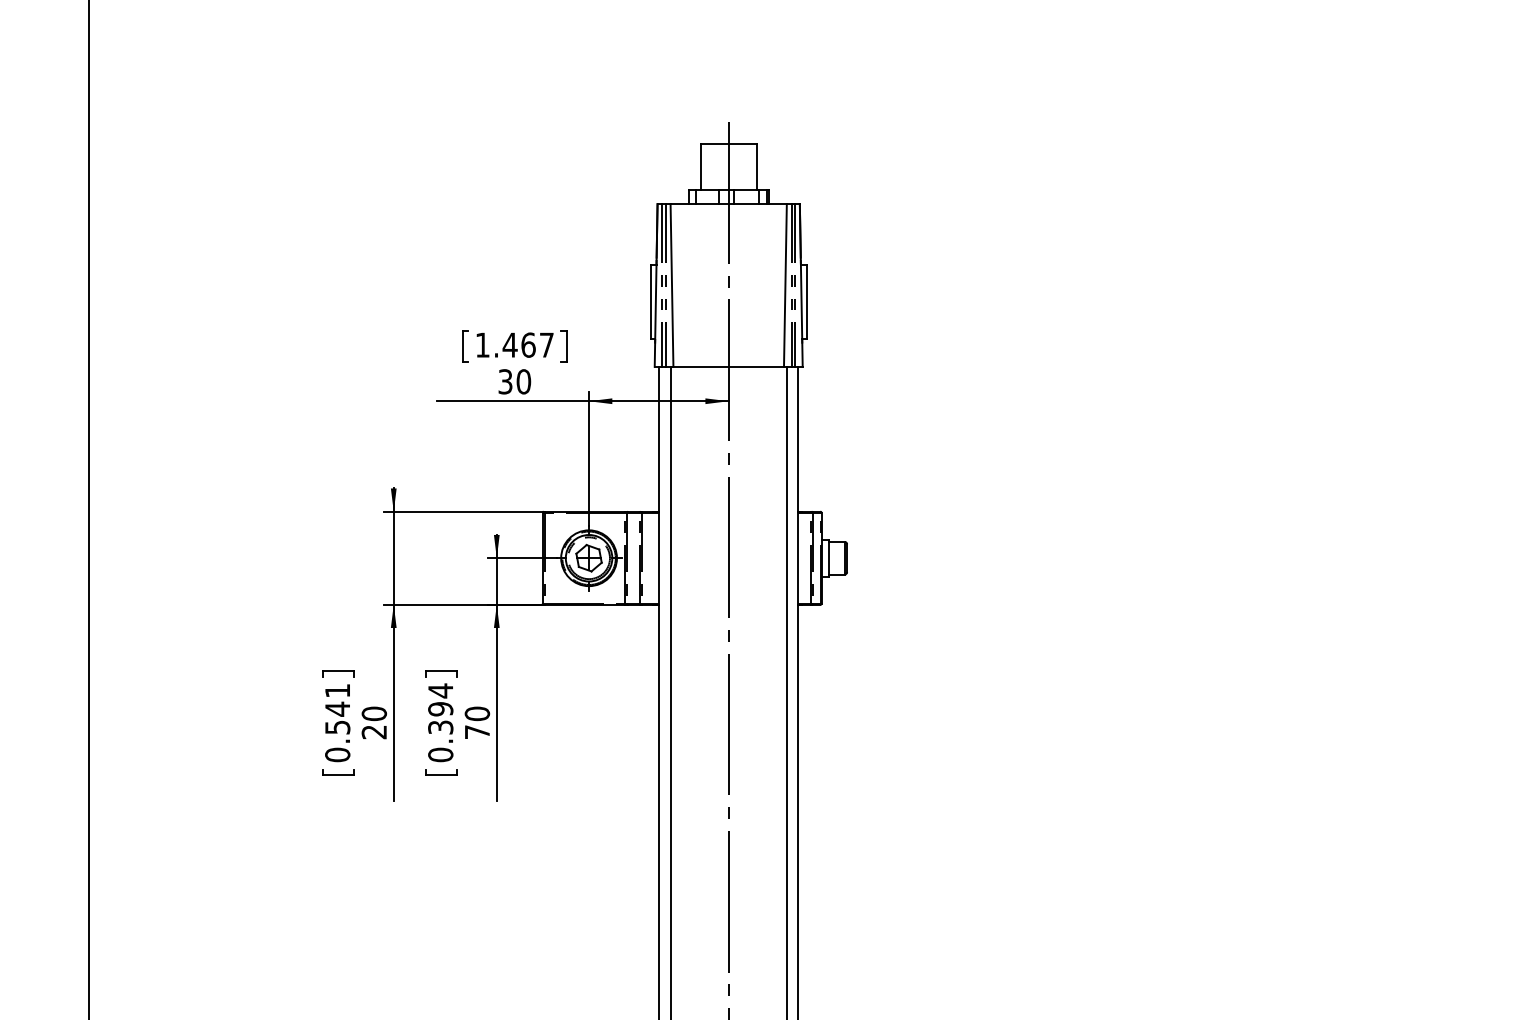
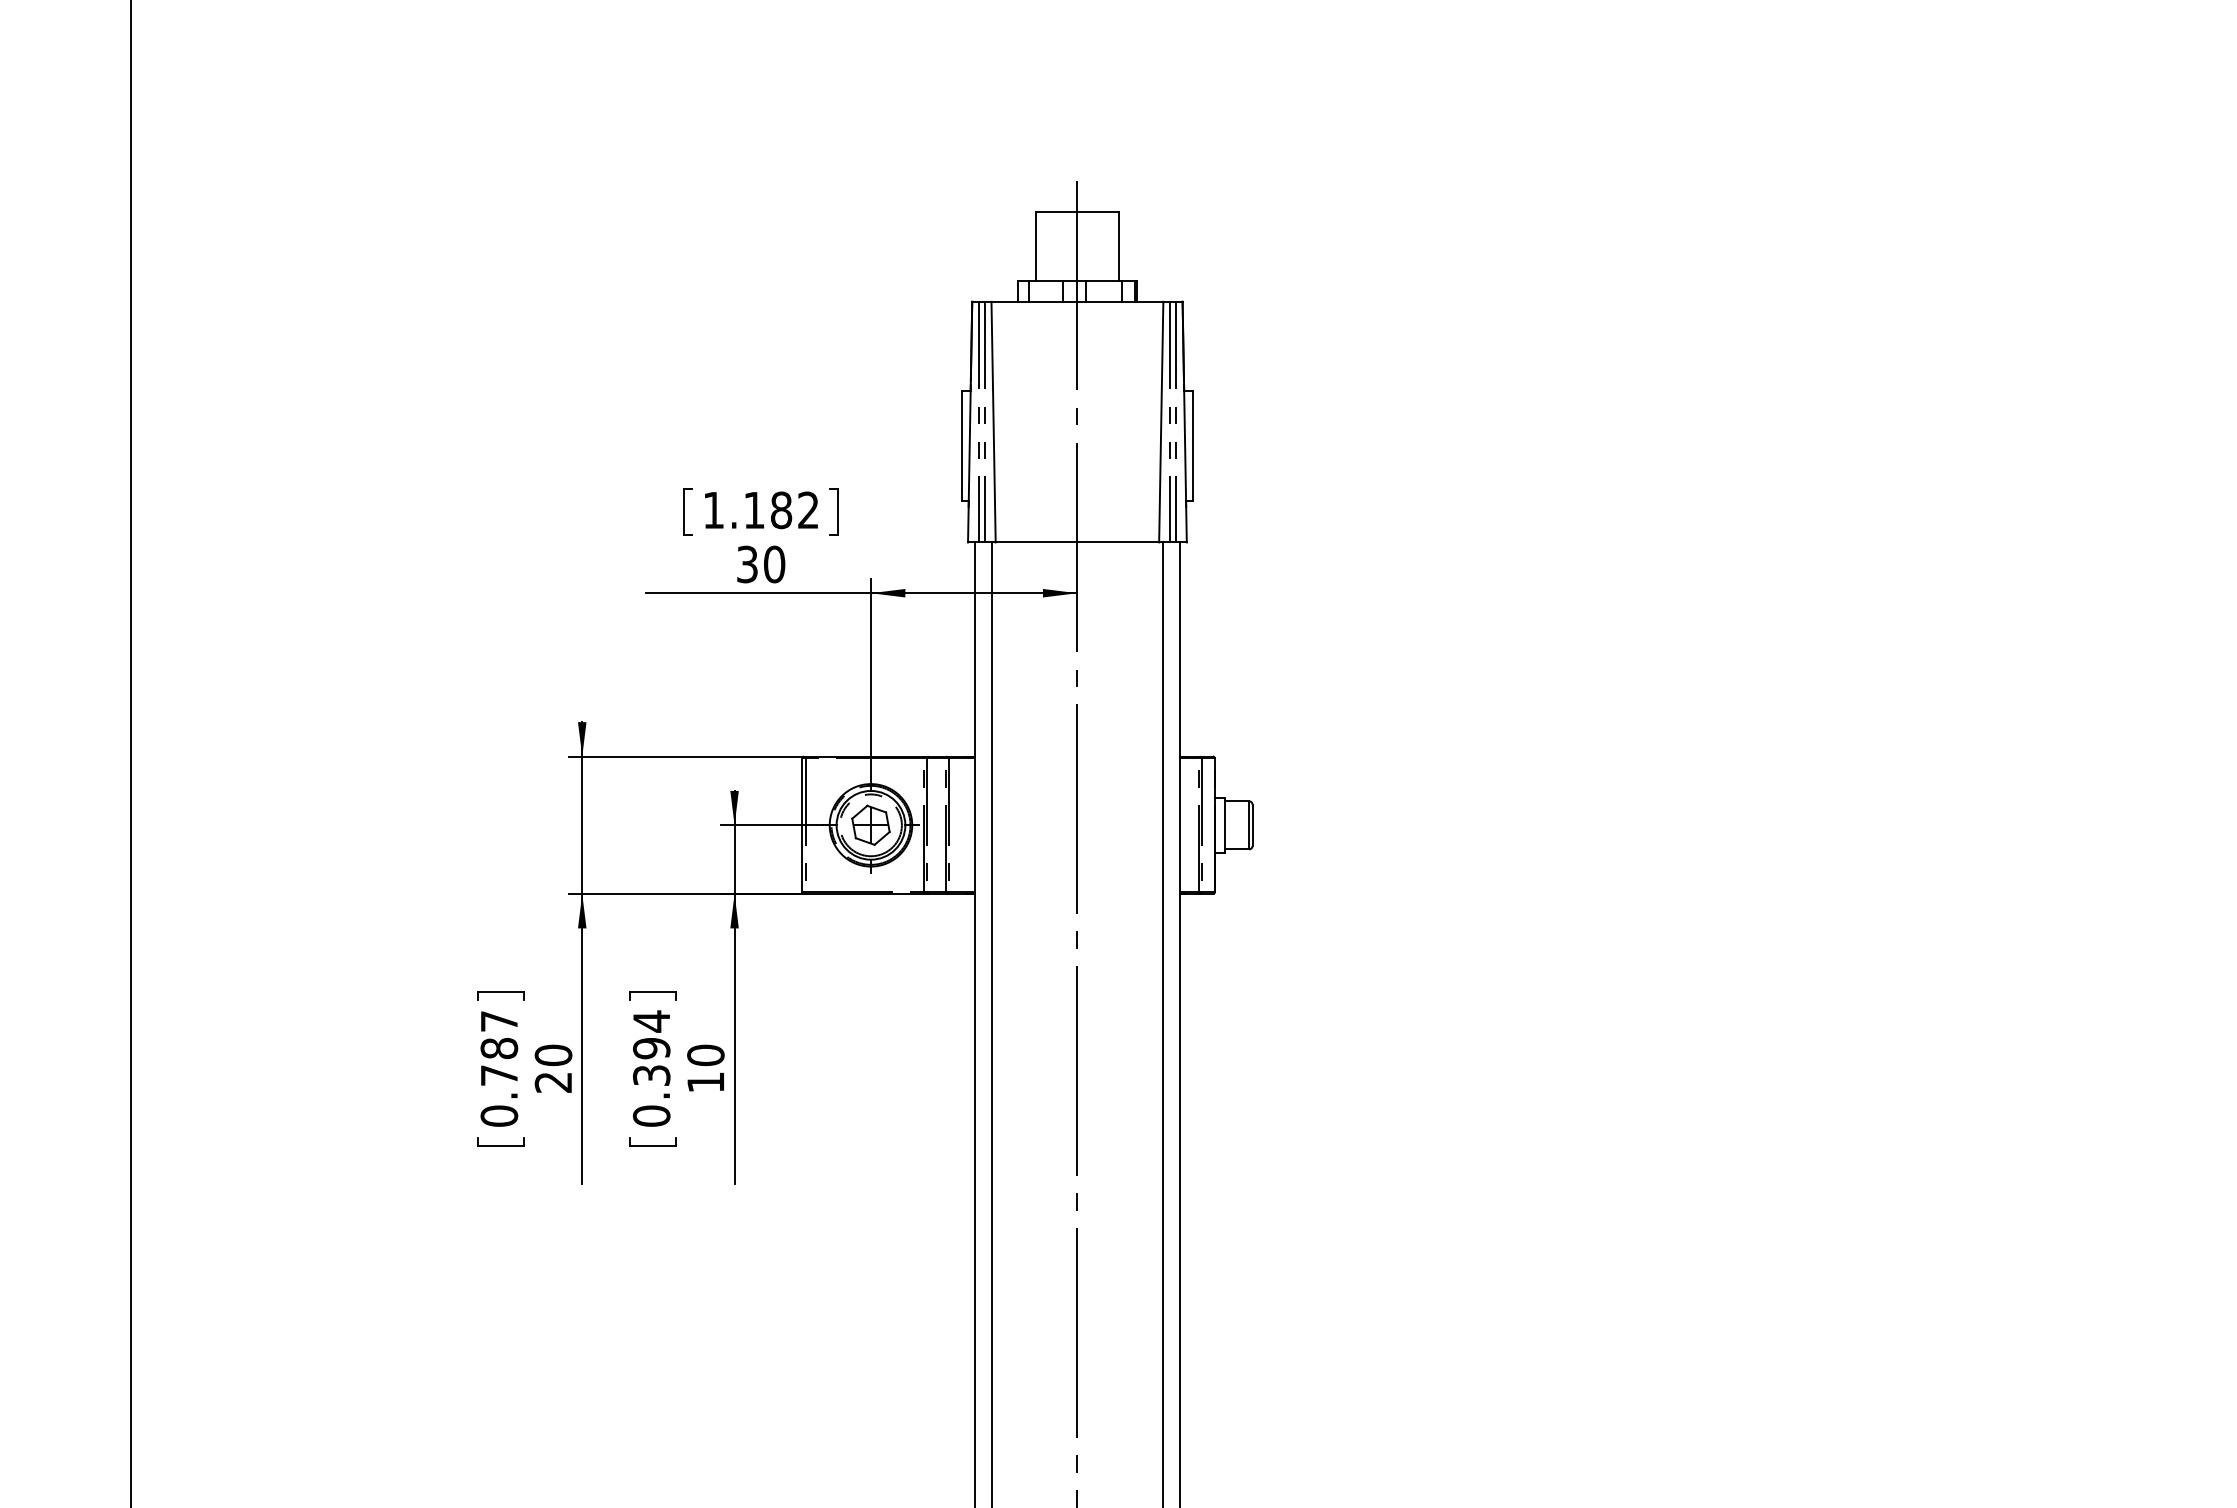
text: (527, 344) -> (779, 509), 1.467 -> 1.182
text: (337, 709) -> (499, 1048), 0.541 -> 0.787
text: (477, 731) -> (706, 1081), 70 -> 10

